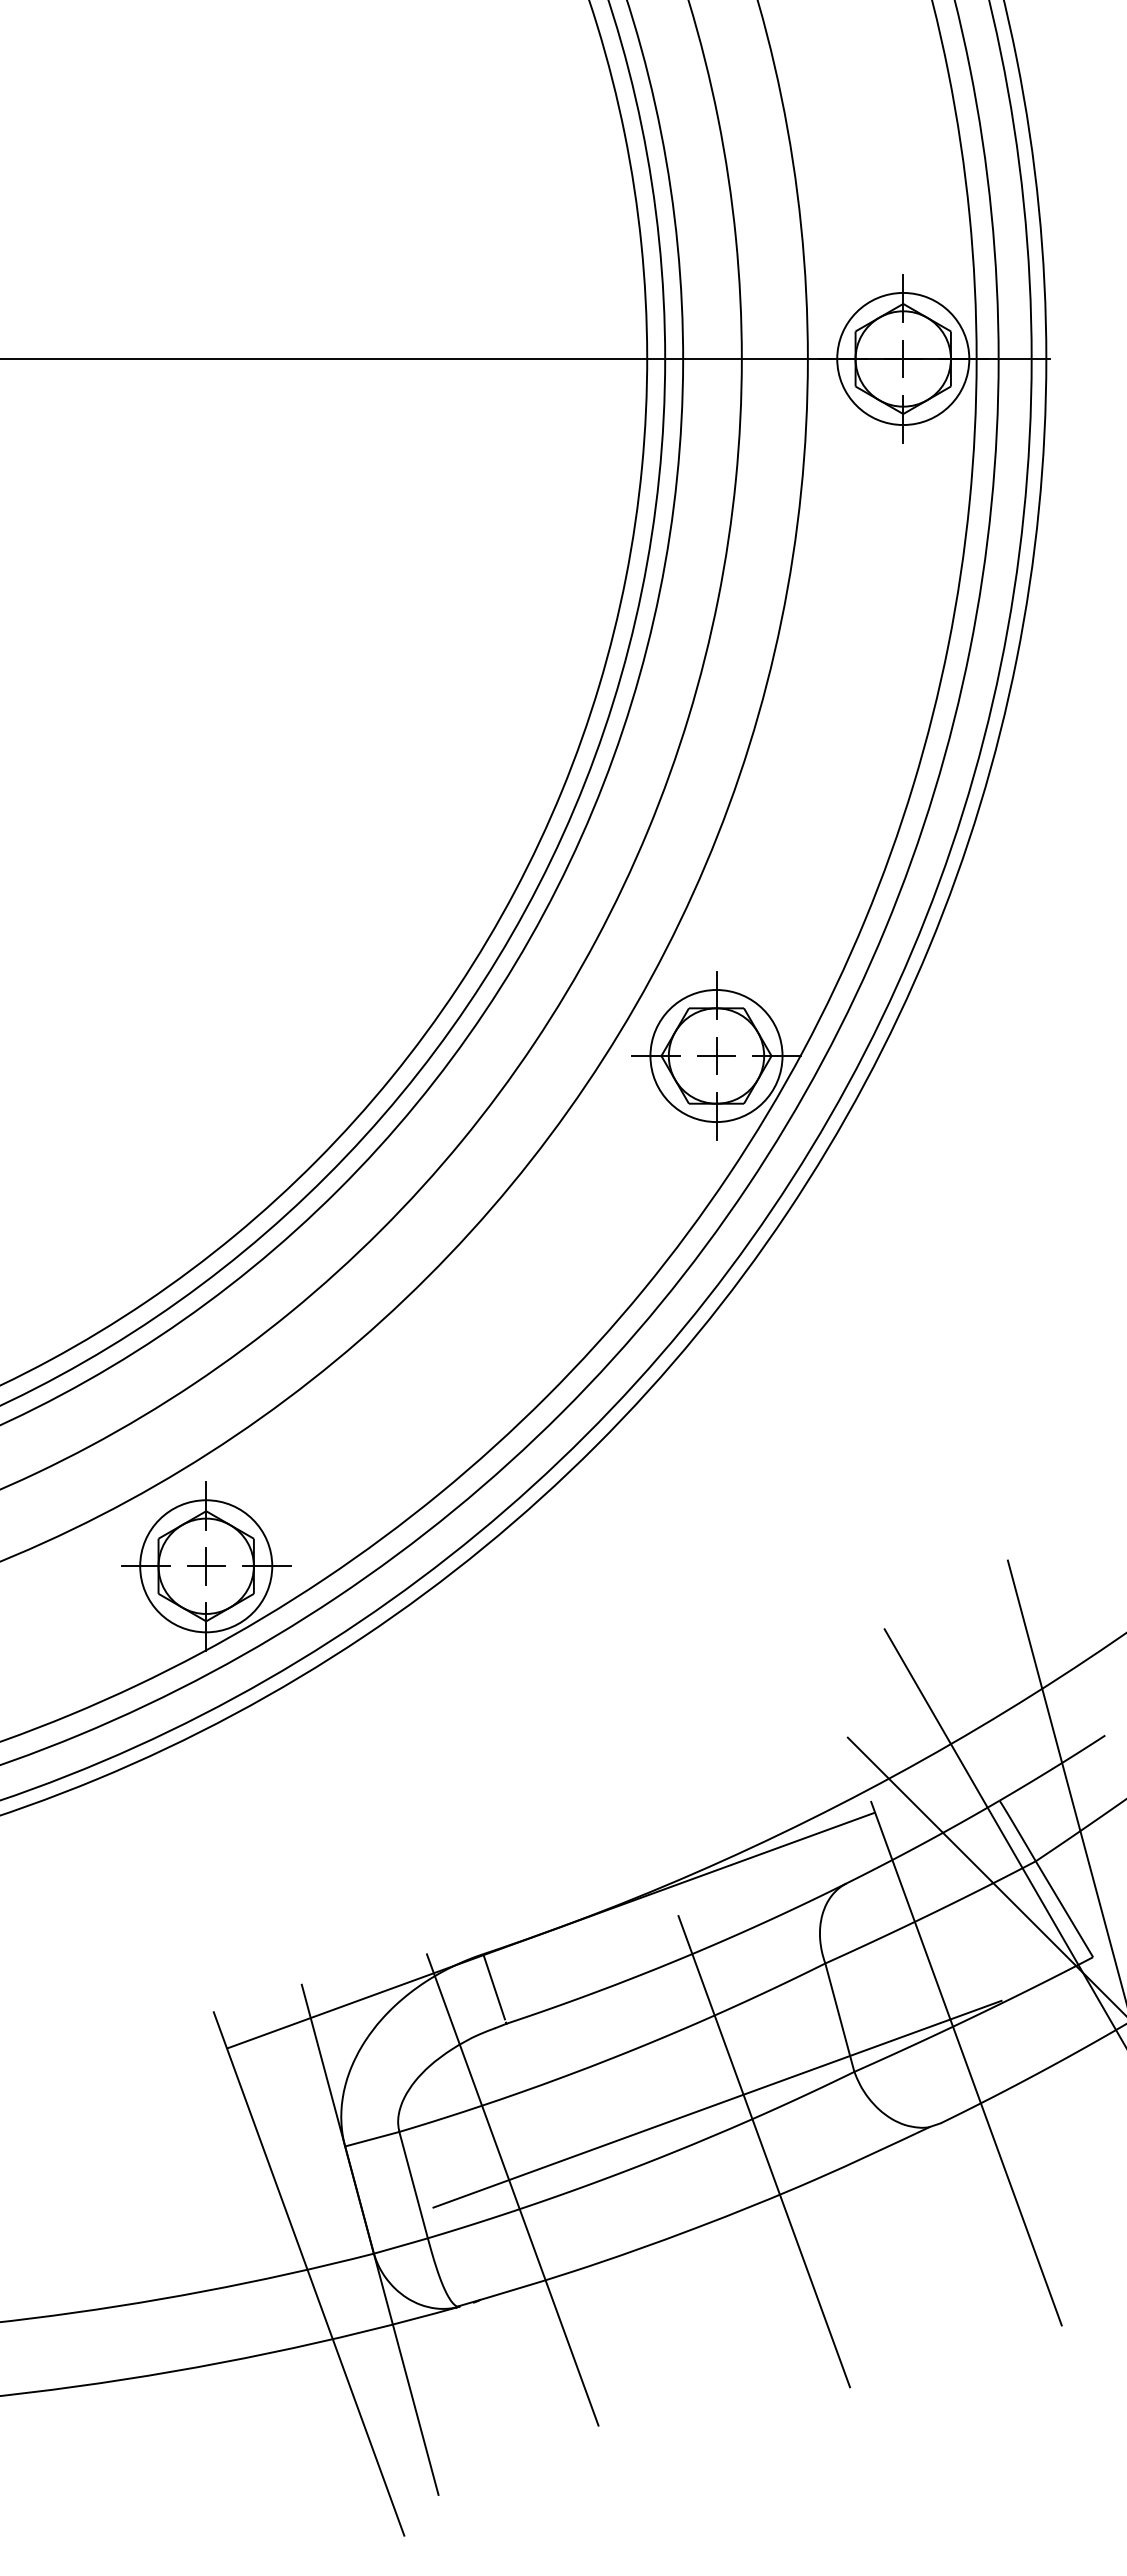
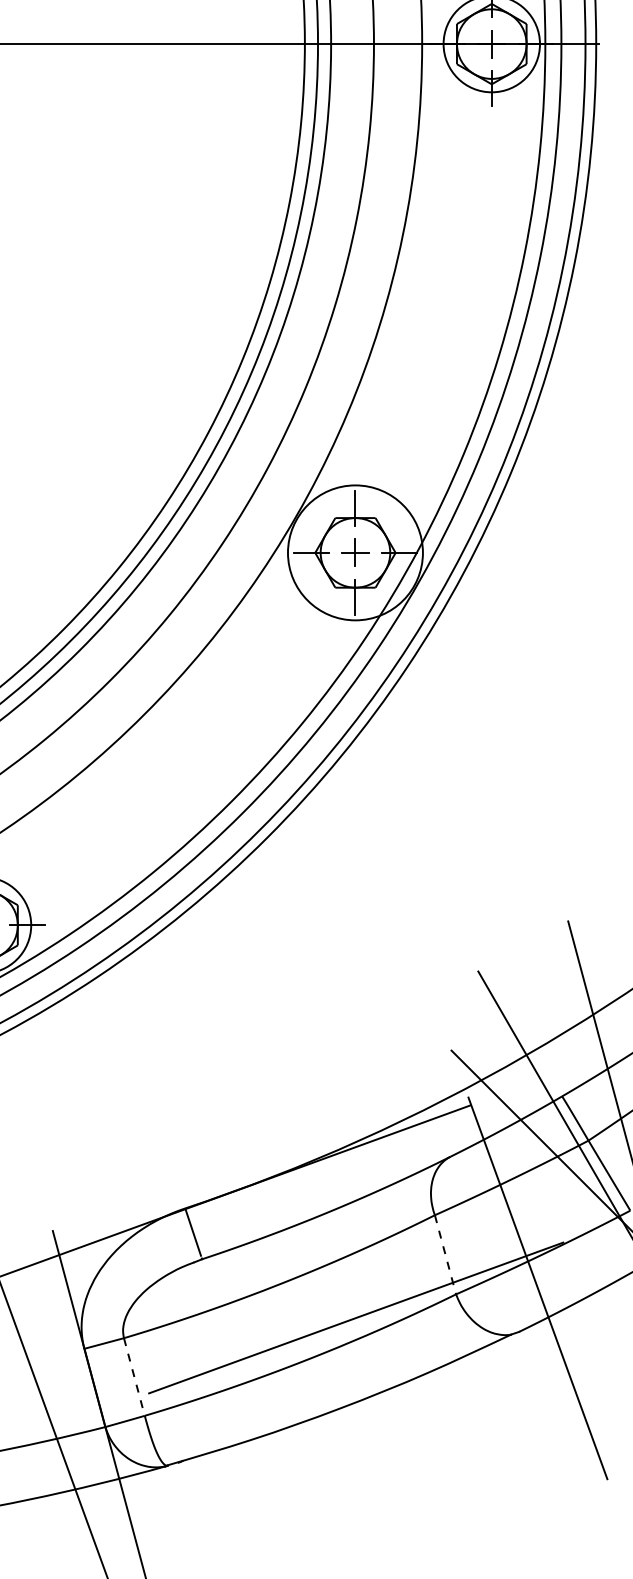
circle: (716, 1056) -> (355, 553), size x1.4
line: (839, 2018) -> (445, 1255), solid -> dashed
line: (764, 2151) -> (390, 1352), removed
line: (413, 2185) -> (134, 1377), solid -> dashed
line: (512, 2189) -> (206, 1380), removed

